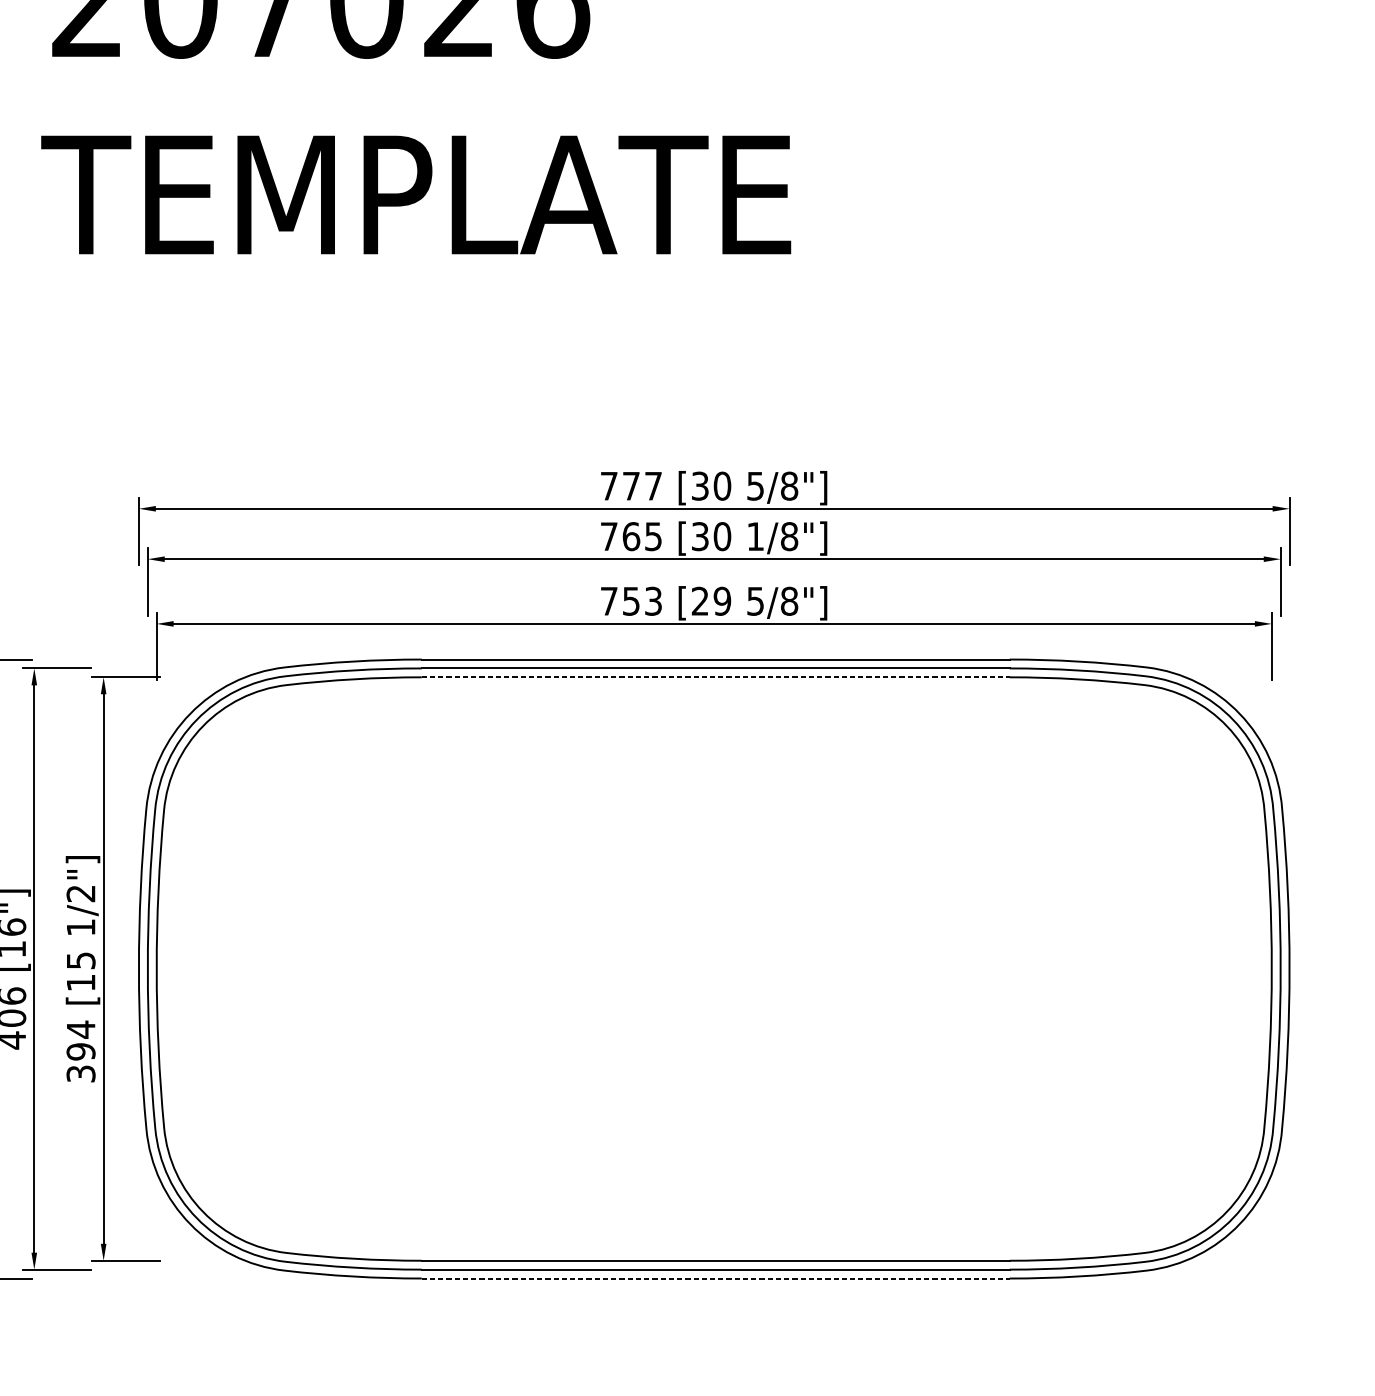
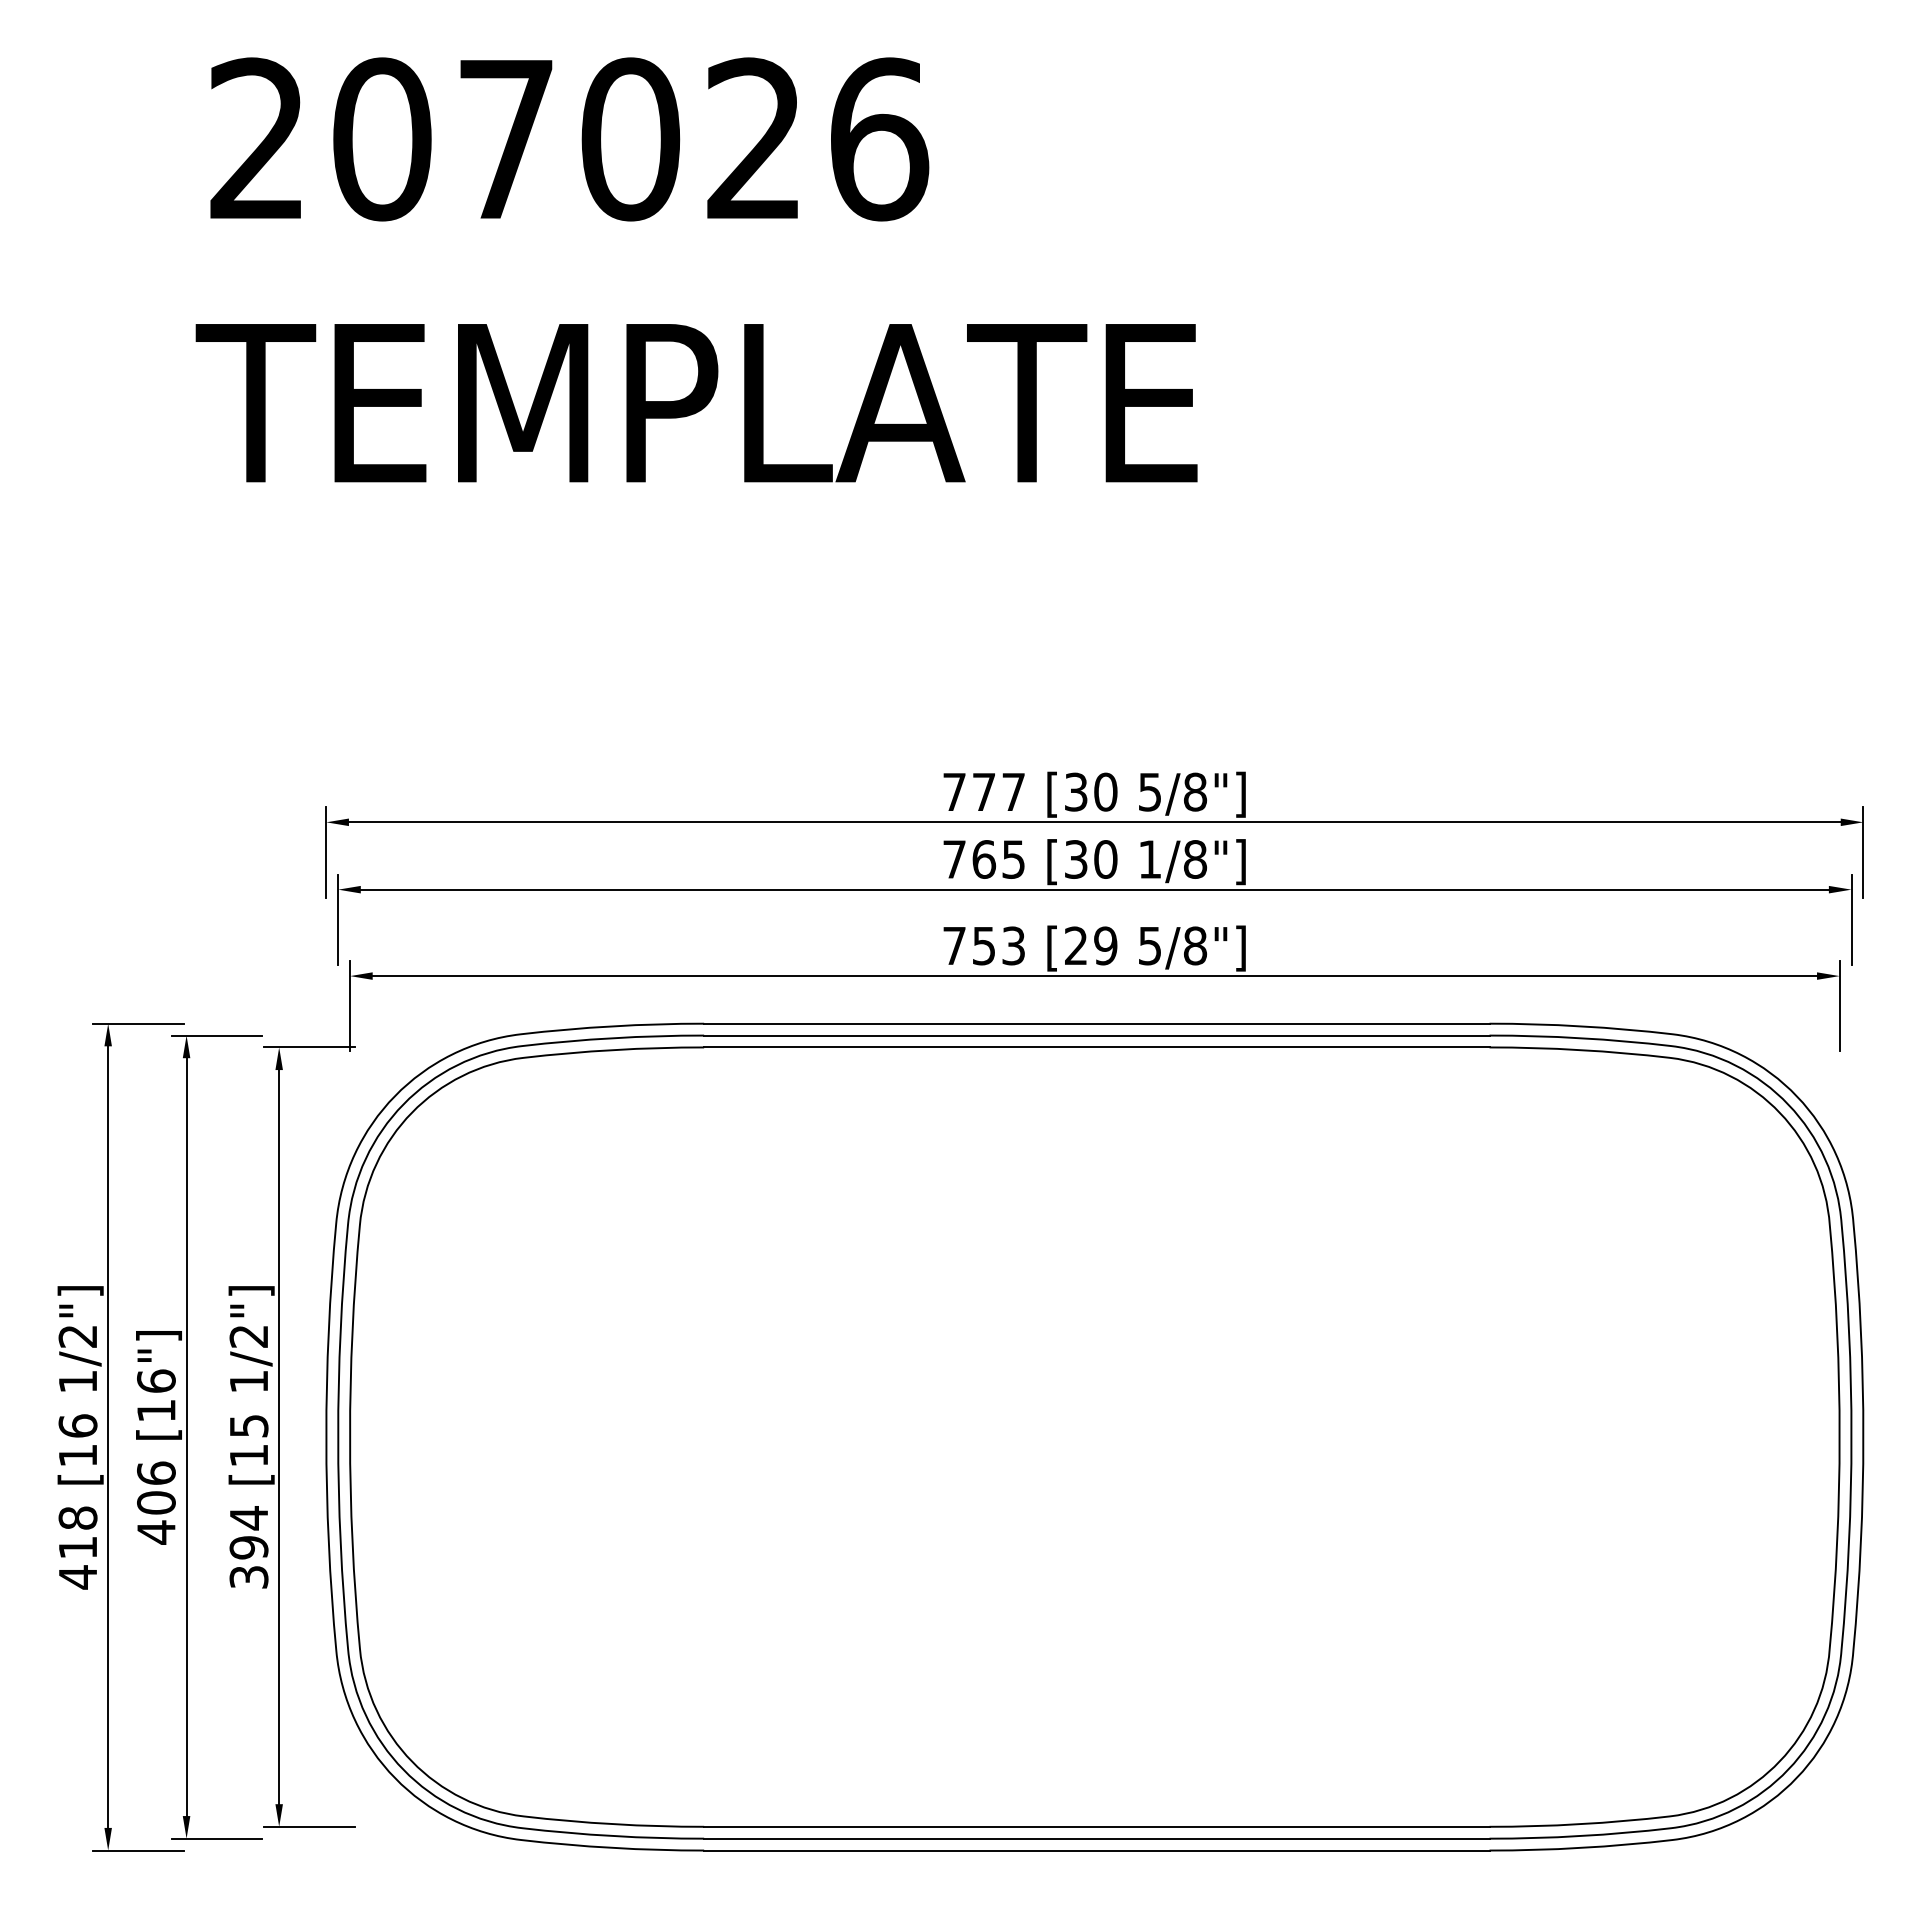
line: (715, 677) -> (1096, 1047), dashed -> solid
line: (715, 1278) -> (1096, 1850), dashed -> solid

